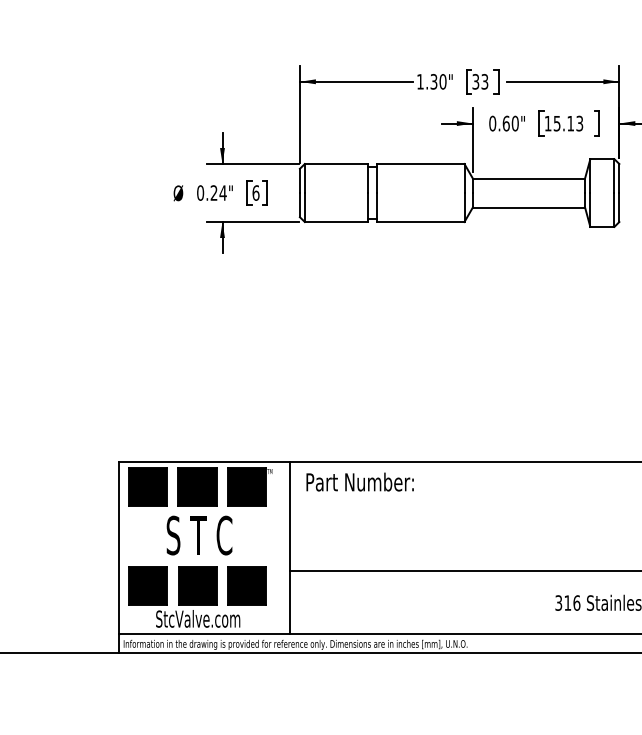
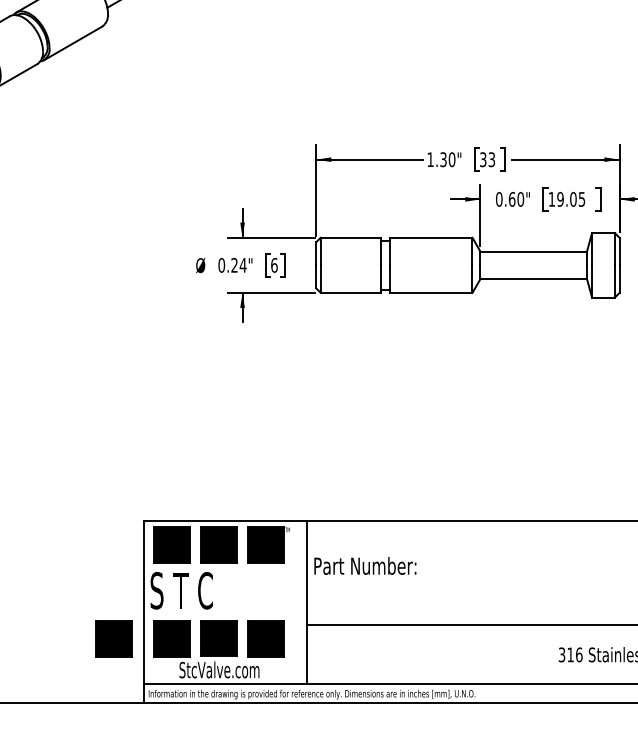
text: (568, 122) -> (571, 198), 15.13 -> 19.05
text: (360, 481) -> (365, 565), moved
text: (199, 535) -> (181, 590), moved
part: (86, 585) -> (113, 638), added

